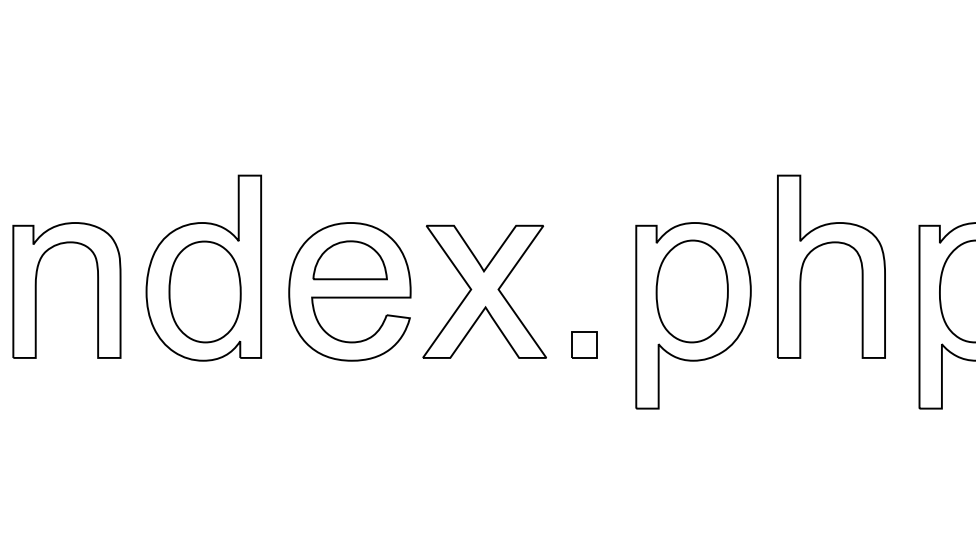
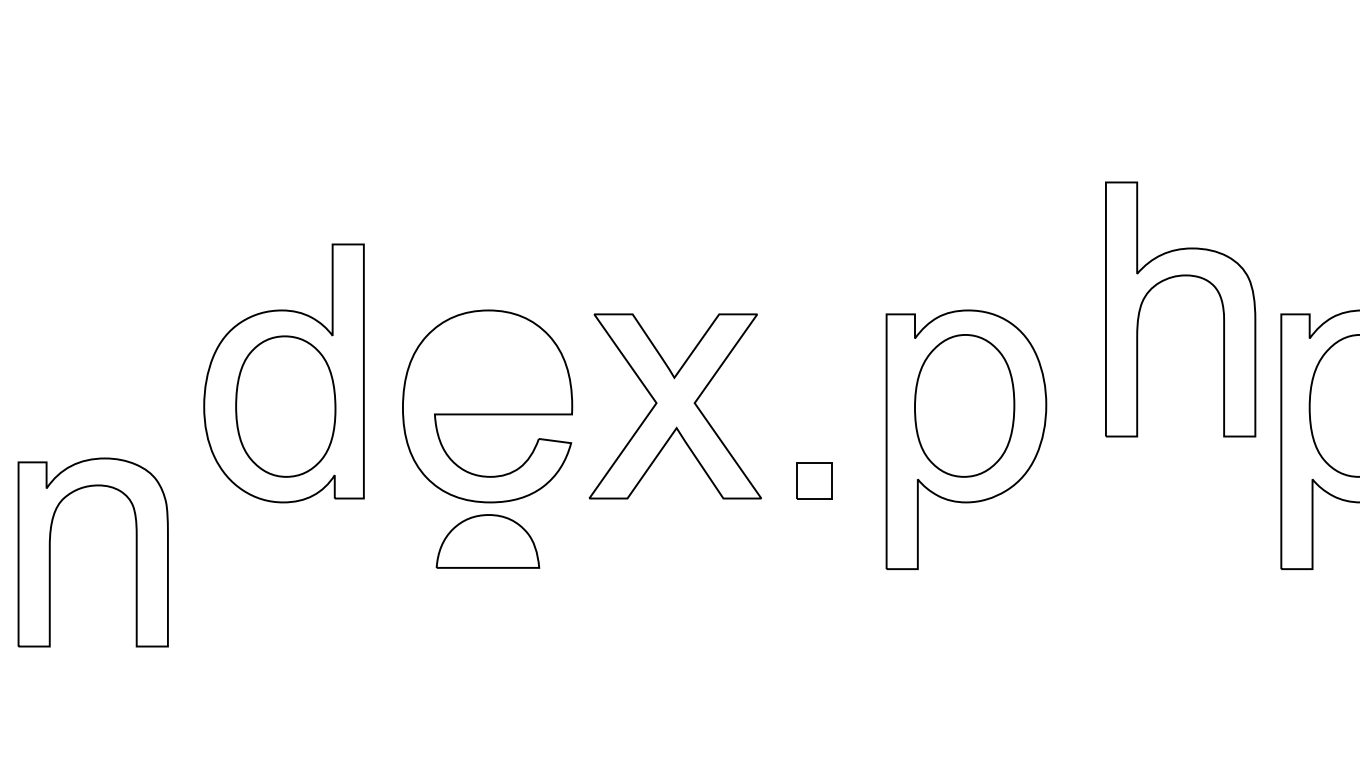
part: (825, 244) -> (1172, 278), moved
part: (349, 260) -> (487, 541), moved
part: (36, 290) -> (50, 552), moved

